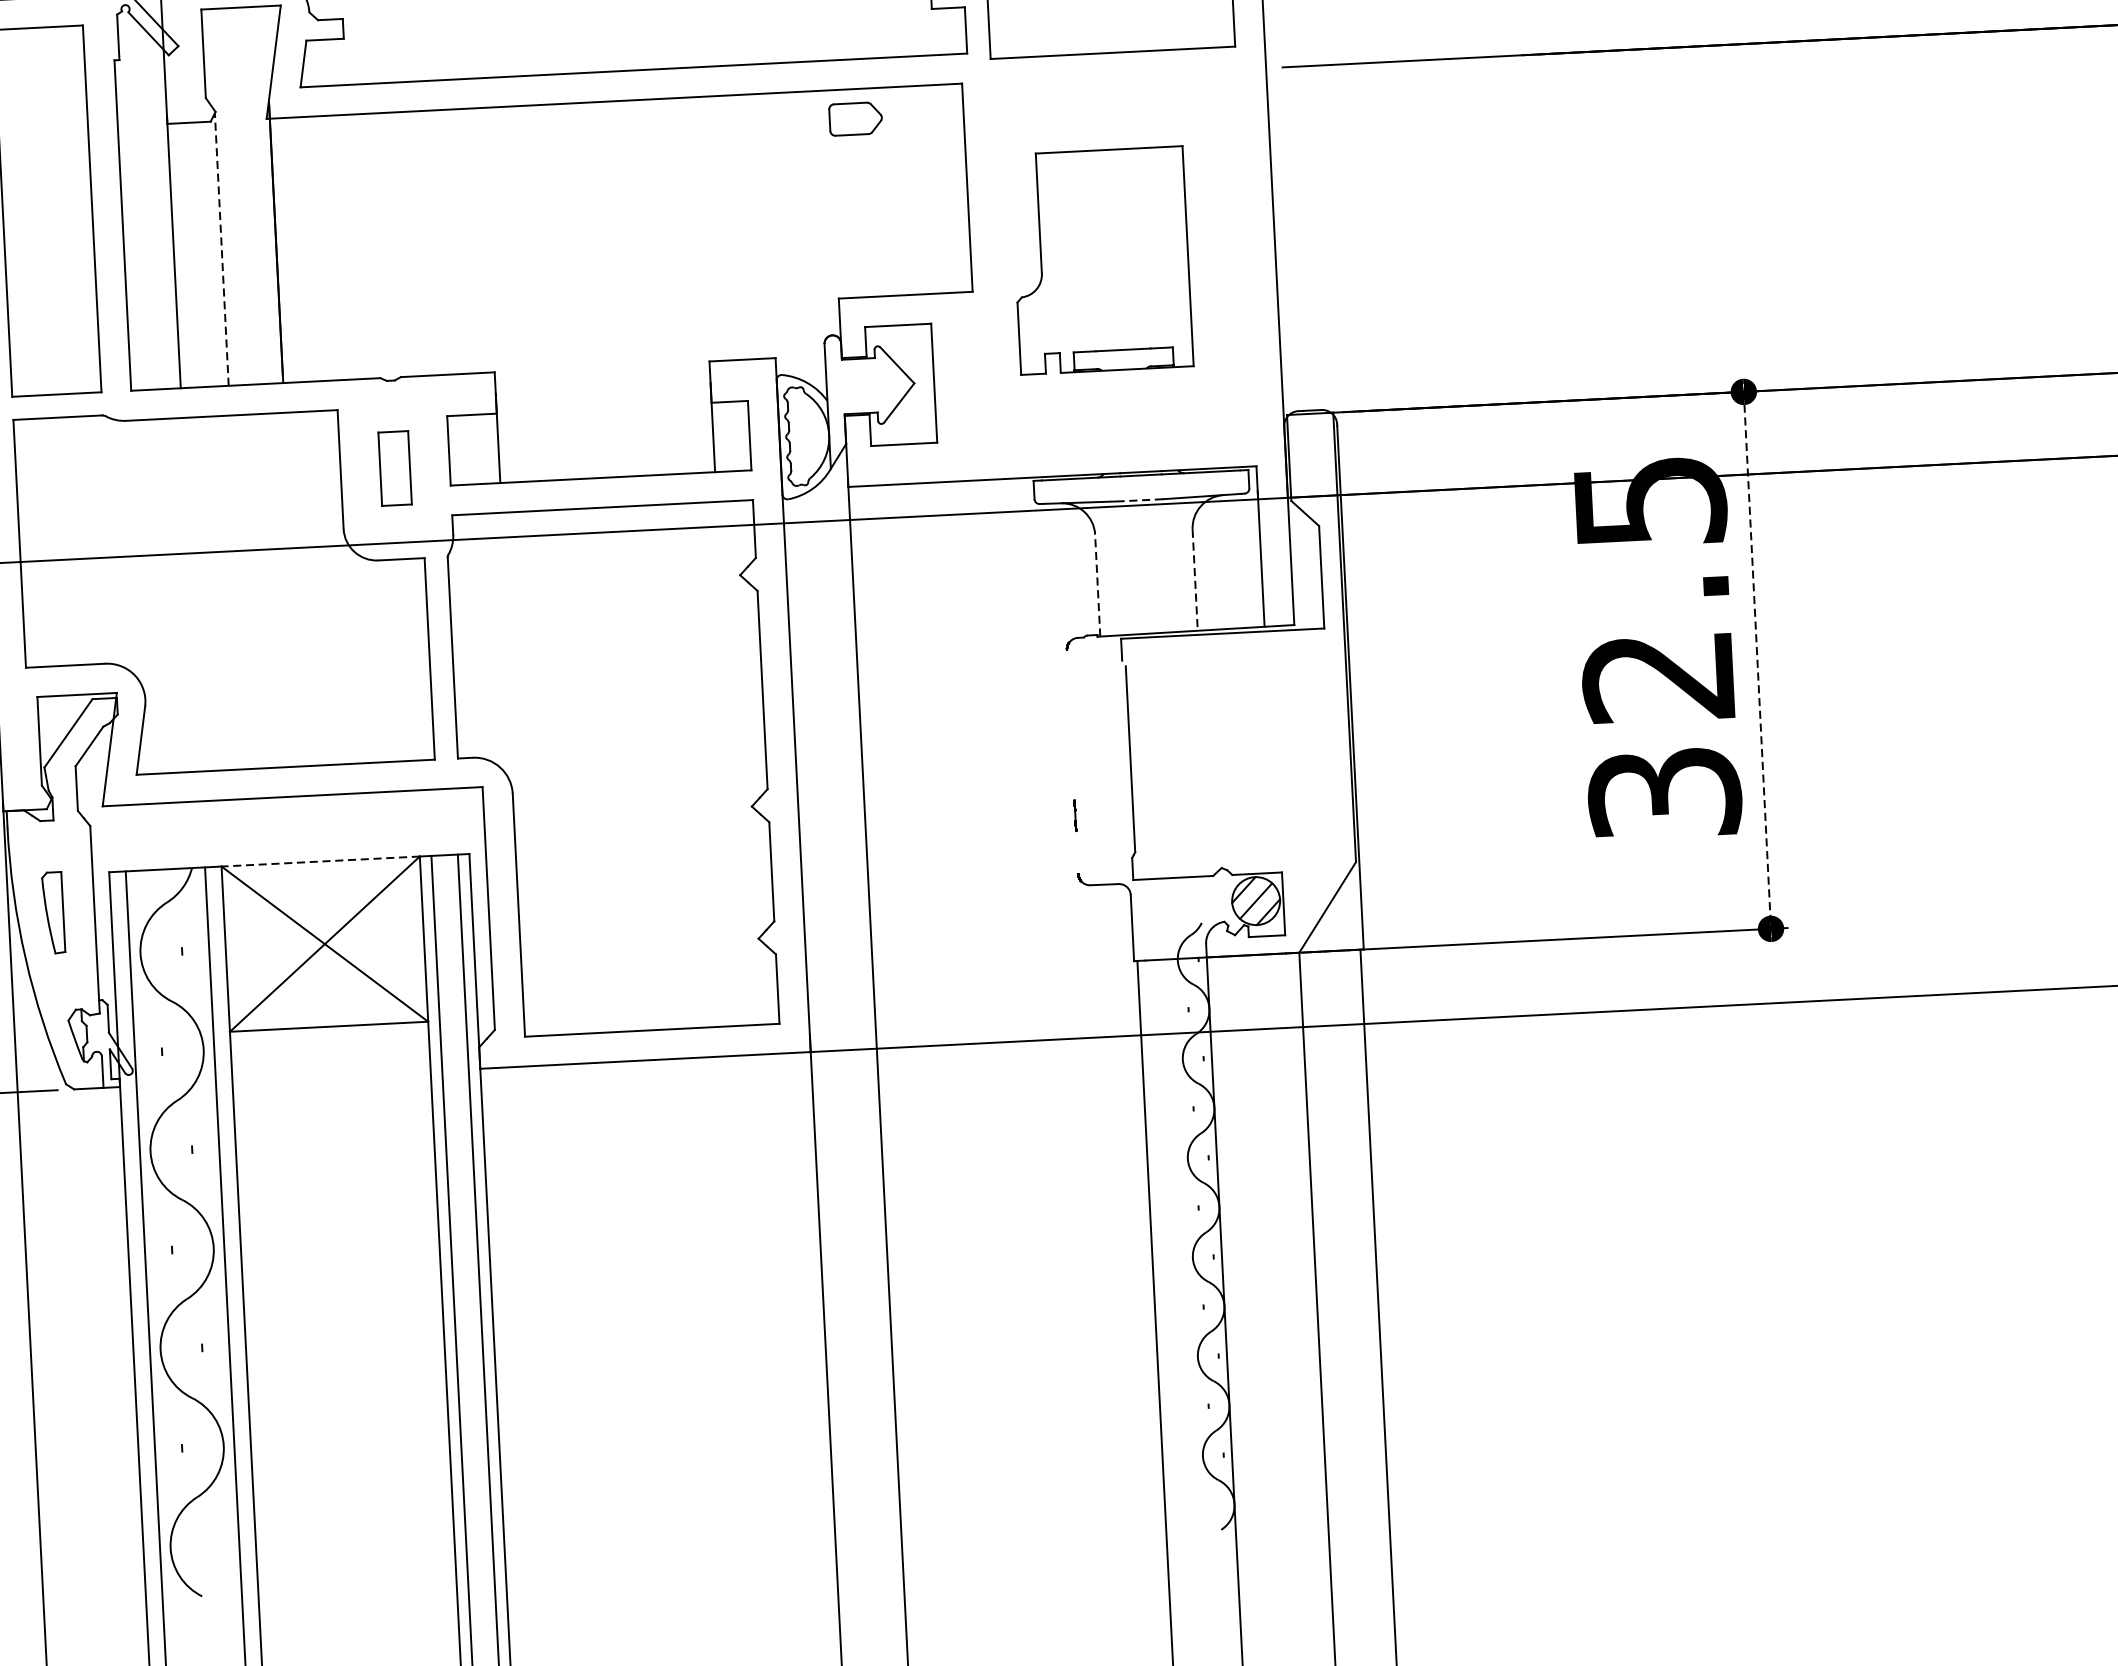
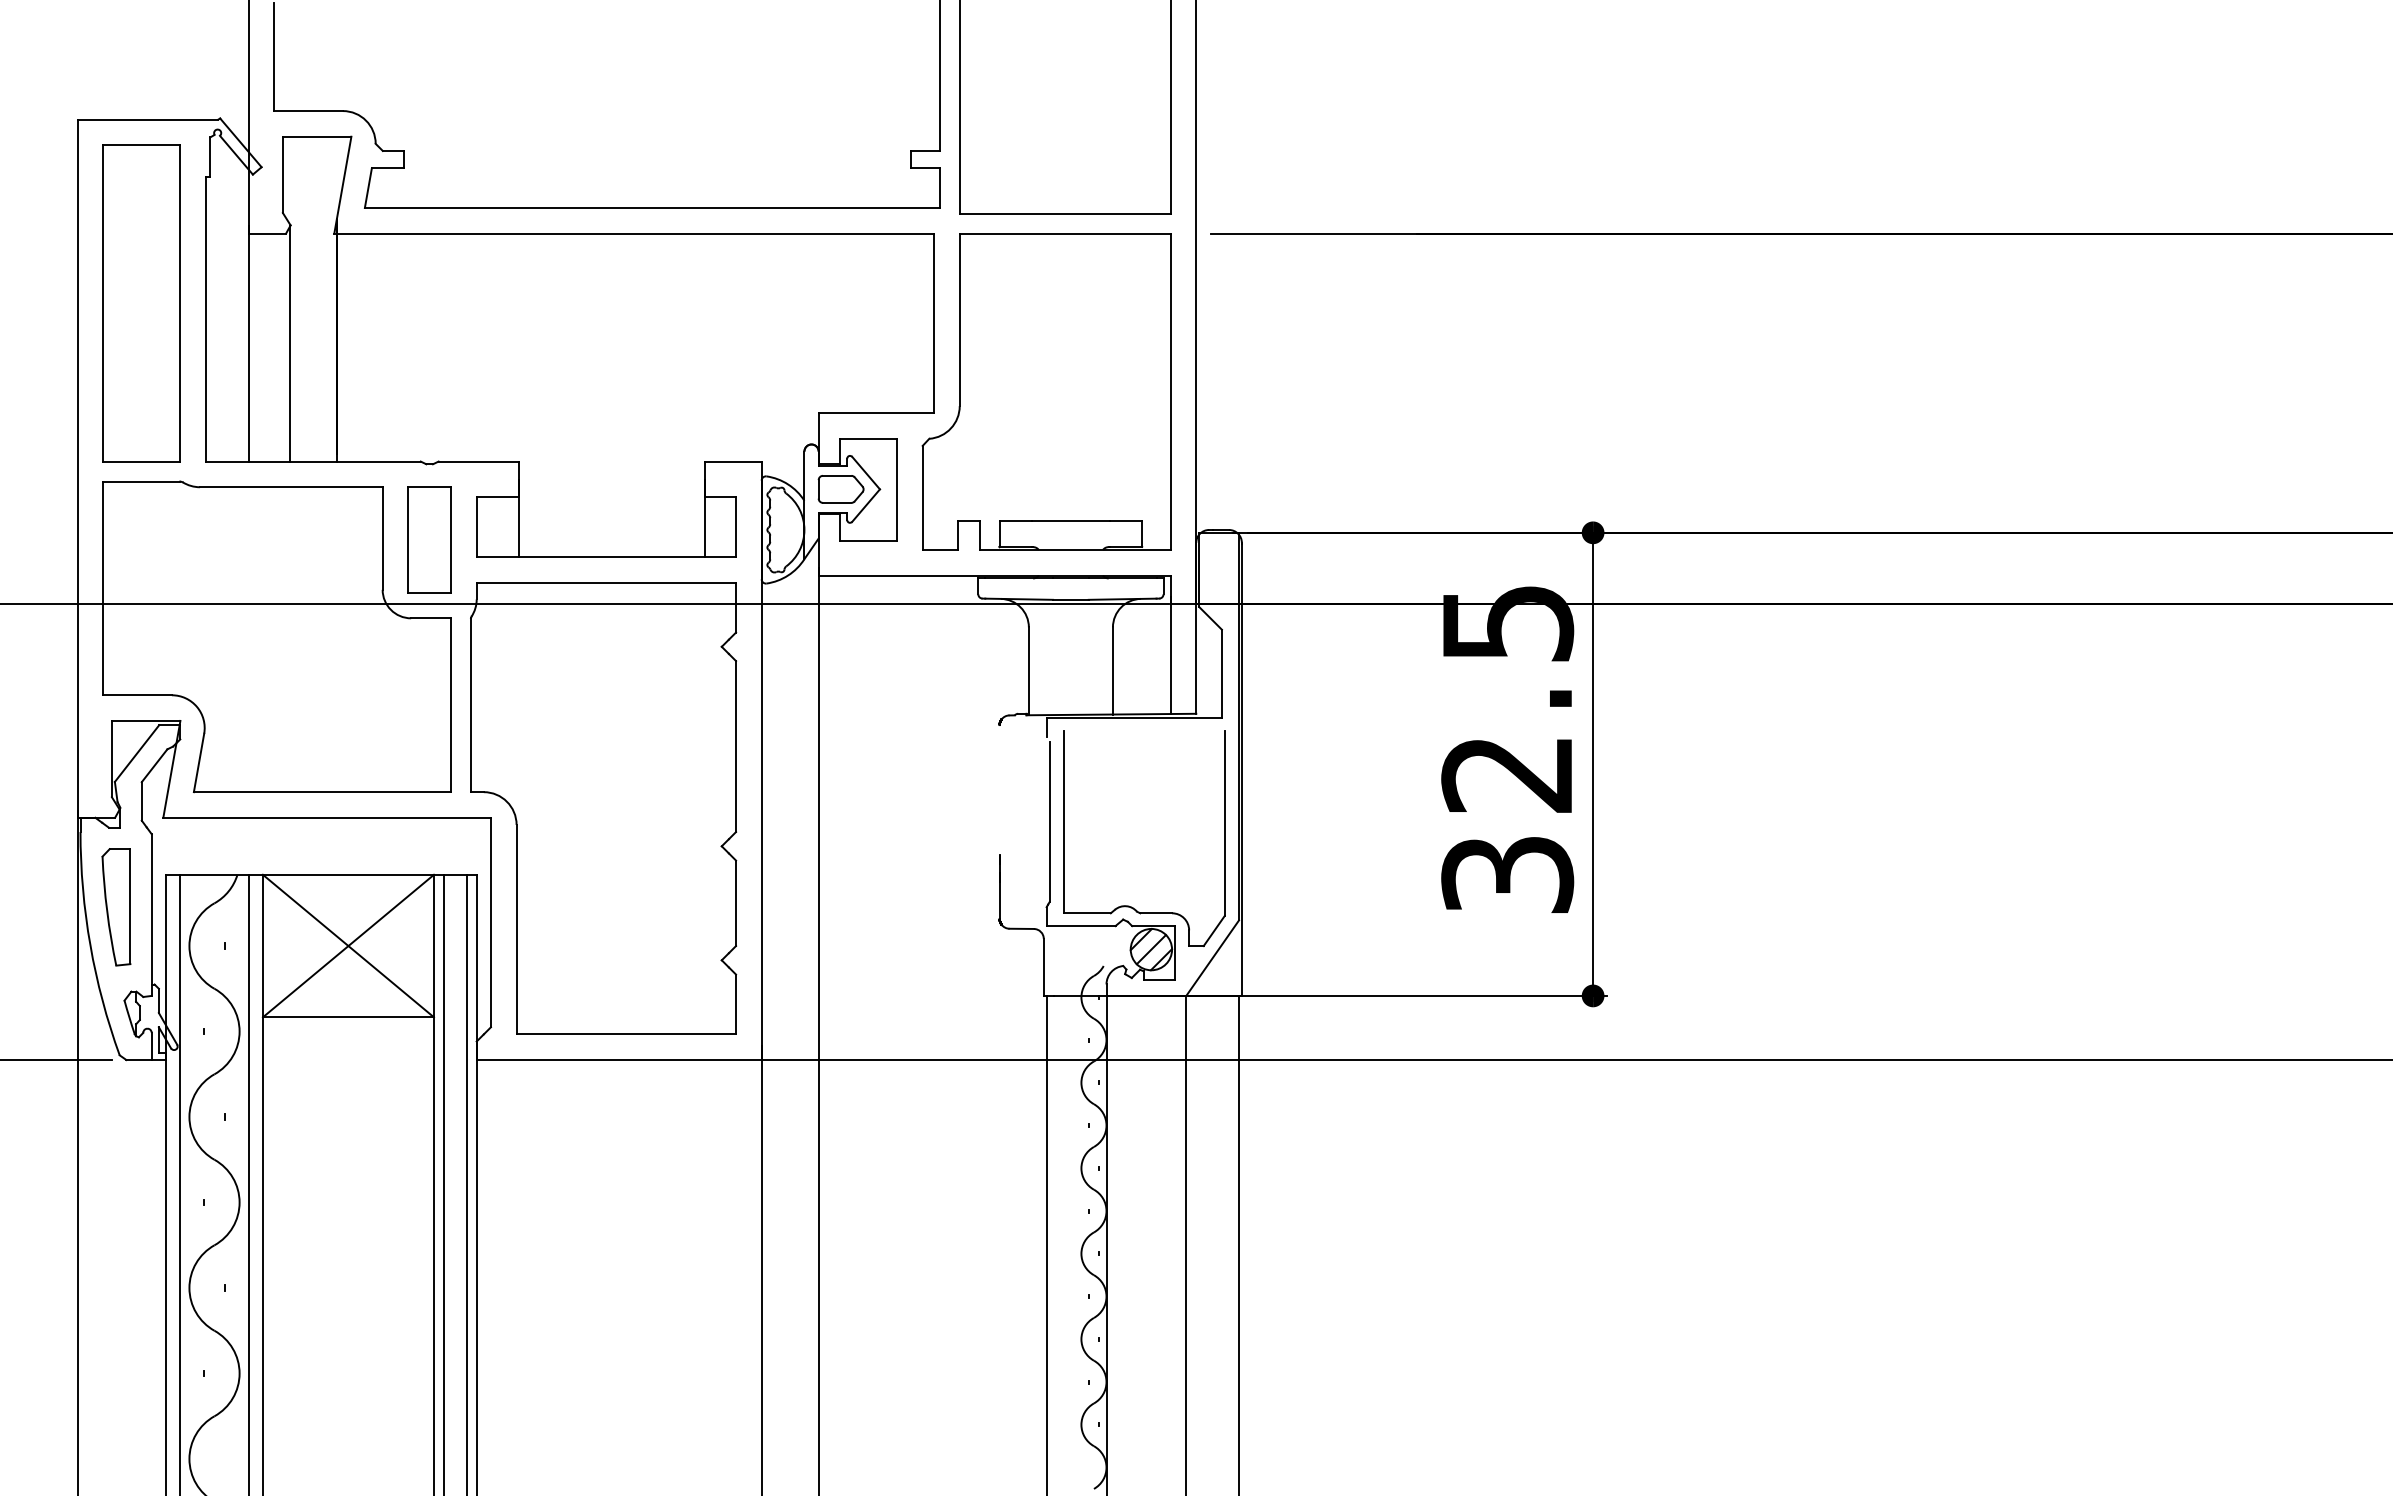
part: (855, 119) -> (840, 489), moved
line: (222, 250) -> (290, 344), dashed -> solid
part: (1101, 260) -> (1046, 391), size x1.67
part: (394, 467) -> (429, 539), size x1.67
line: (1141, 499) -> (1070, 599), dashed -> solid
line: (1194, 579) -> (1112, 670), dashed -> solid
line: (1097, 585) -> (1028, 671), dashed -> solid
line: (1757, 660) -> (1593, 764), dashed -> solid
line: (1077, 851) -> (999, 899), added
part: (1228, 851) -> (1129, 905), added
line: (319, 861) -> (347, 874), dashed -> solid
part: (53, 913) -> (116, 907), size x1.67

